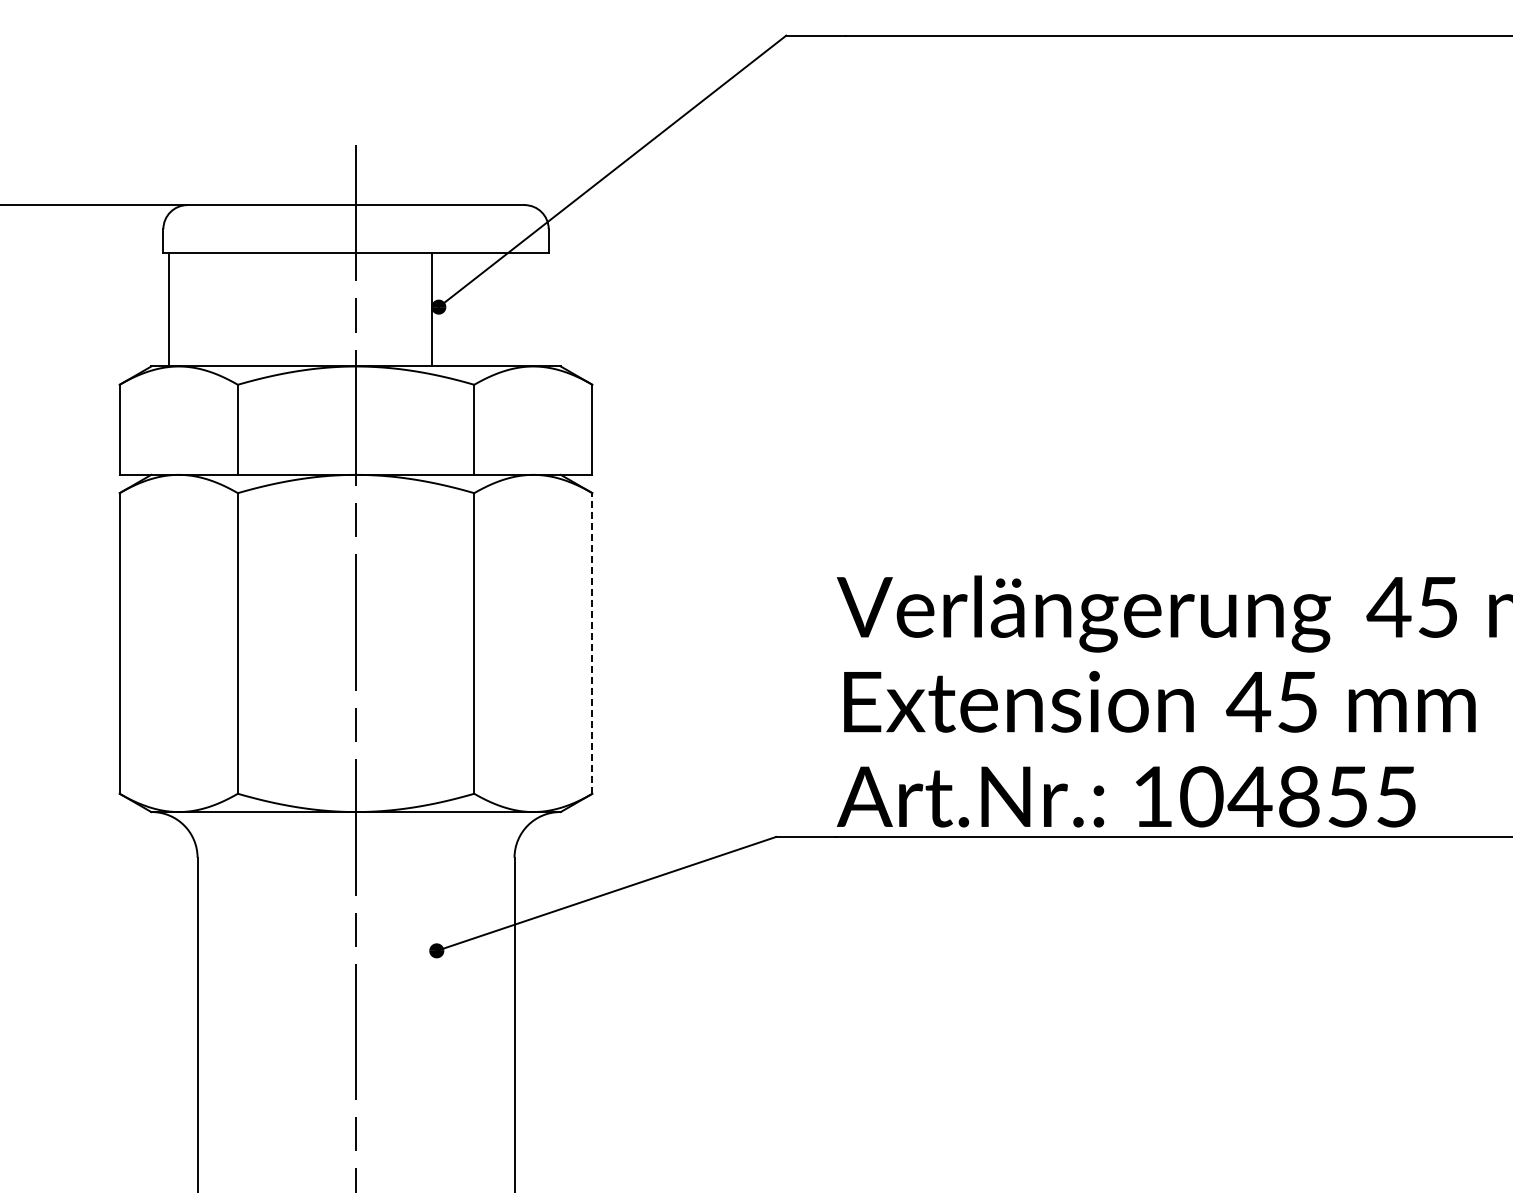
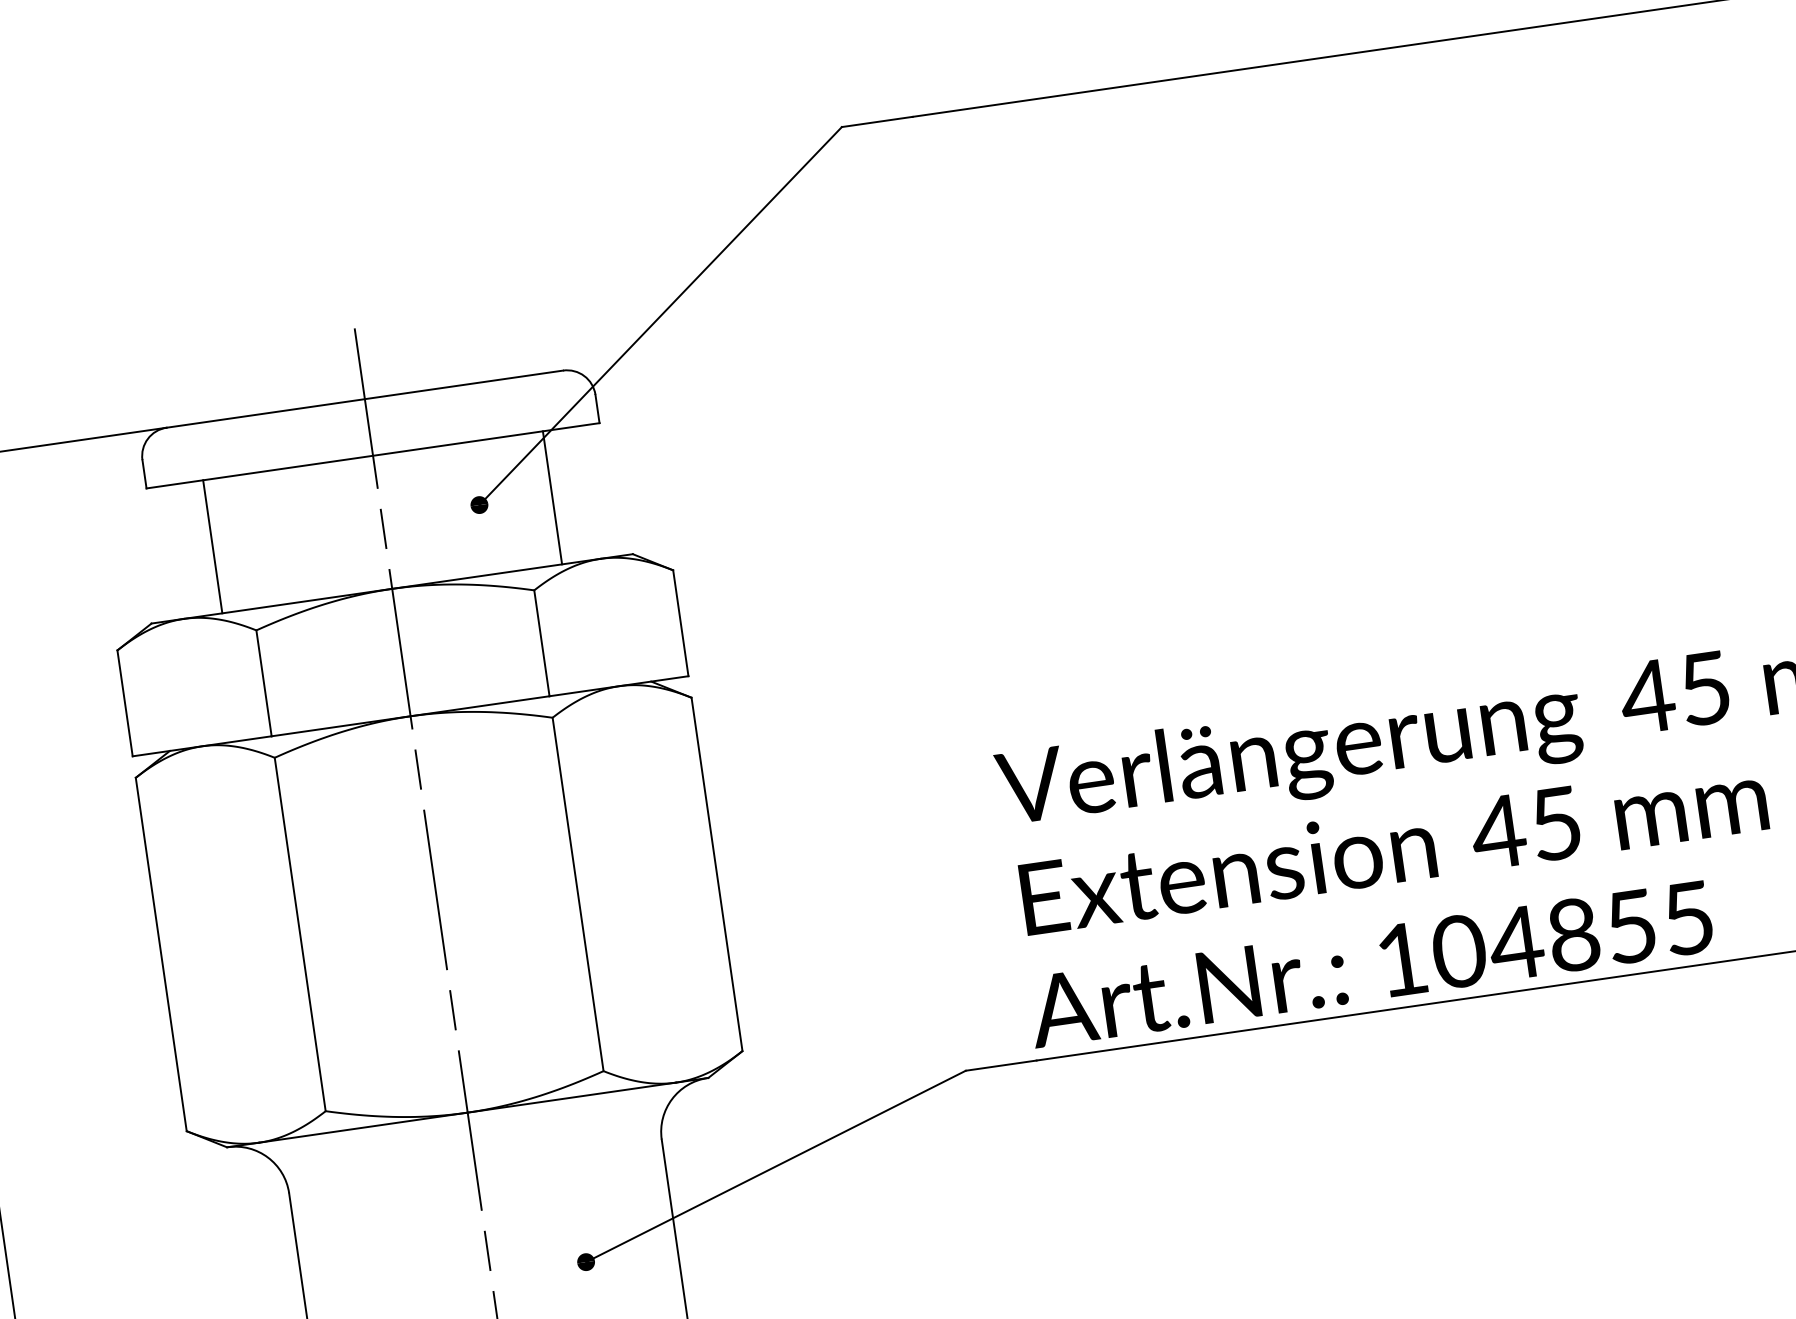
line: (168, 309) -> (212, 546), moved
line: (431, 309) -> (552, 497), moved
line: (592, 642) -> (716, 873), dashed -> solid

